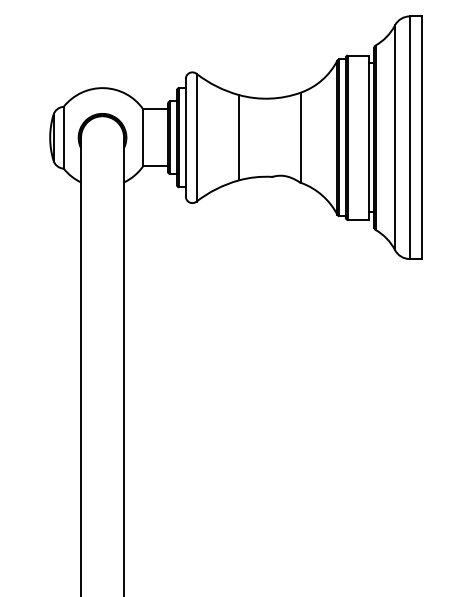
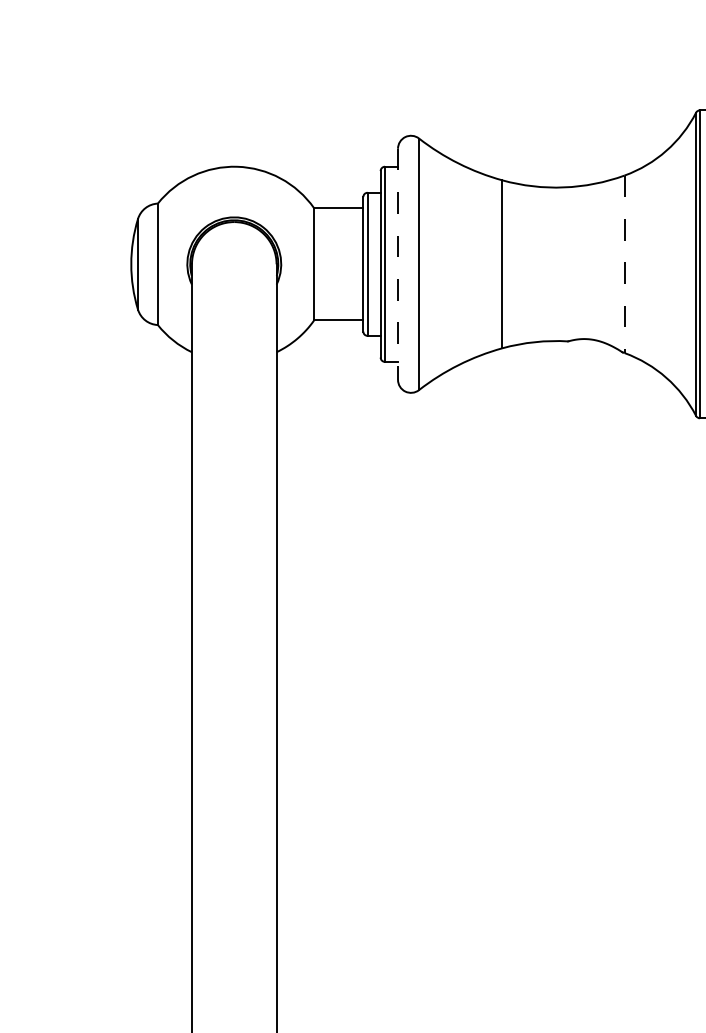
line: (185, 137) -> (397, 263), solid -> dashed
line: (301, 138) -> (625, 265), solid -> dashed

